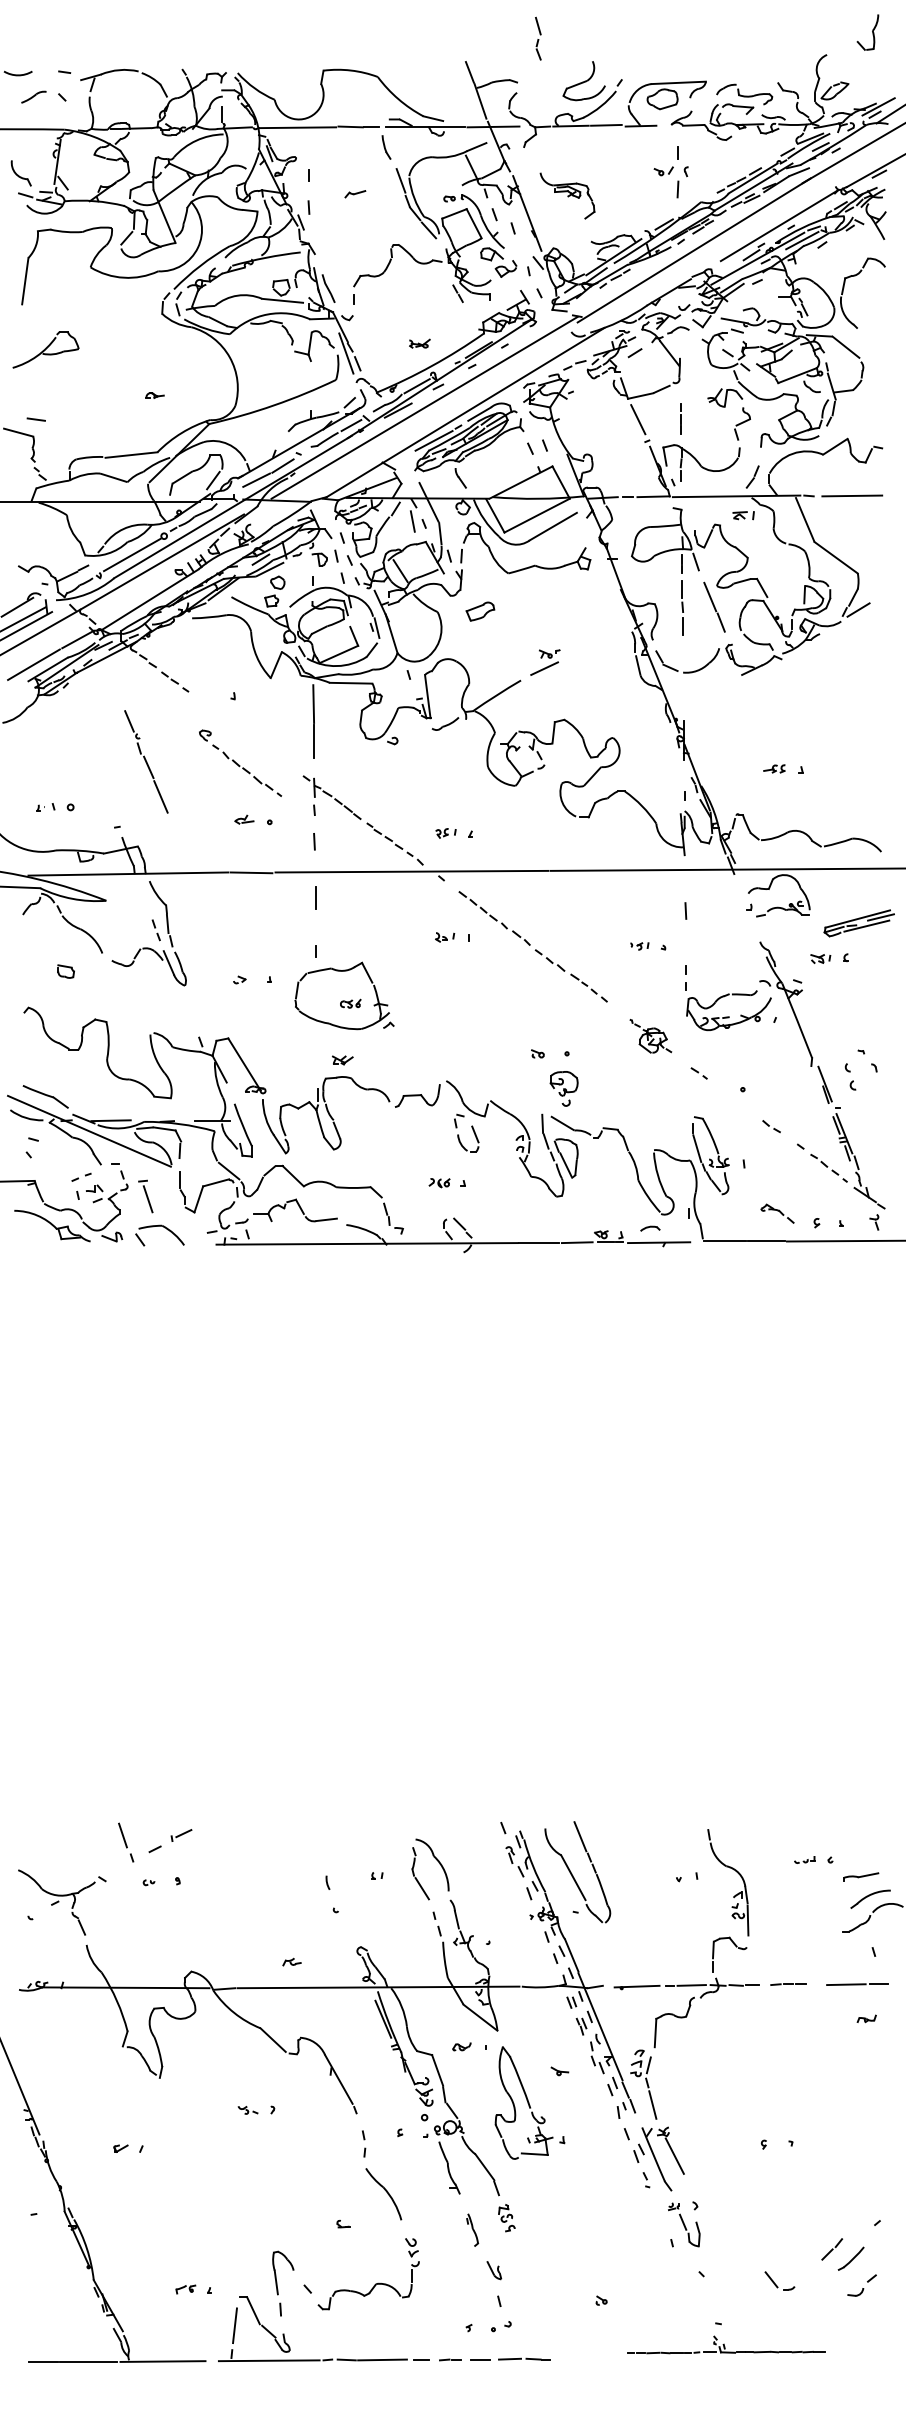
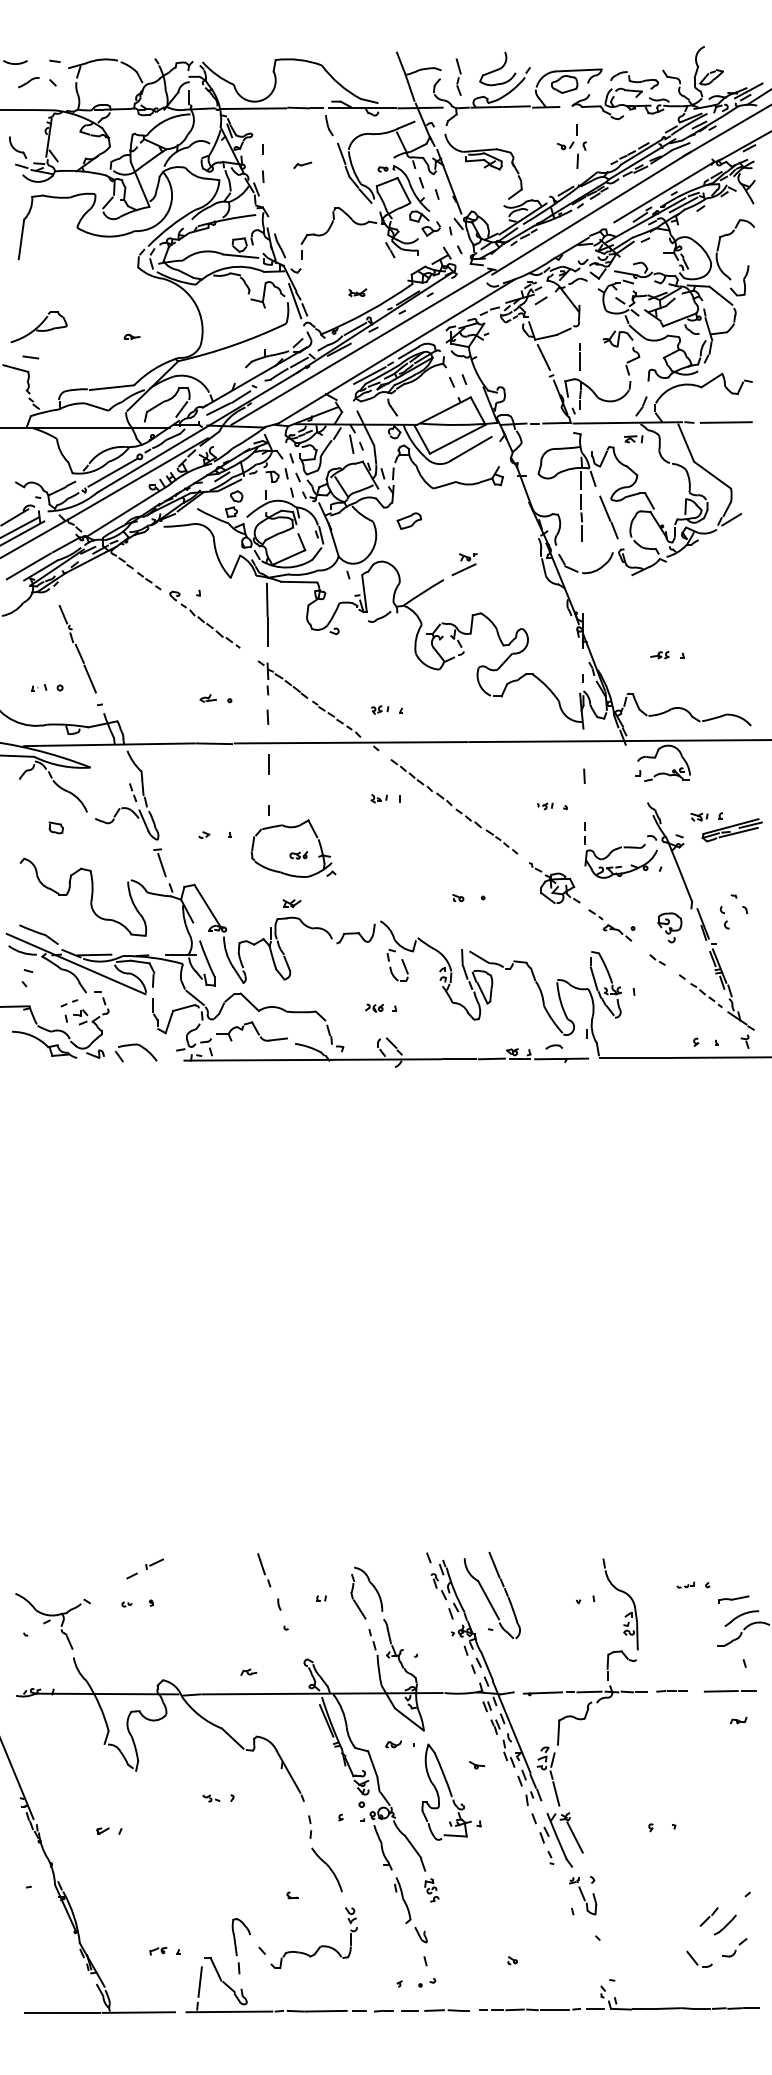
part: (867, 32) -> (739, 280), moved
part: (538, 38) -> (458, 76), moved
part: (567, 195) -> (483, 166), size x1.67
part: (45, 349) -> (38, 326), moved
part: (146, 761) -> (77, 648), moved
part: (240, 762) -> (204, 619), moved
part: (858, 923) -> (731, 830), moved
part: (650, 1035) -> (554, 882), size x1.43
part: (563, 1088) -> (669, 927), moved
part: (145, 1196) -> (159, 862), moved
part: (777, 1213) -> (617, 932), moved
part: (126, 1842) -> (264, 1570), moved
part: (472, 2229) -> (402, 1900), size x1.67
part: (779, 2280) -> (699, 1958), moved
part: (726, 2344) -> (619, 1998), size x1.67

